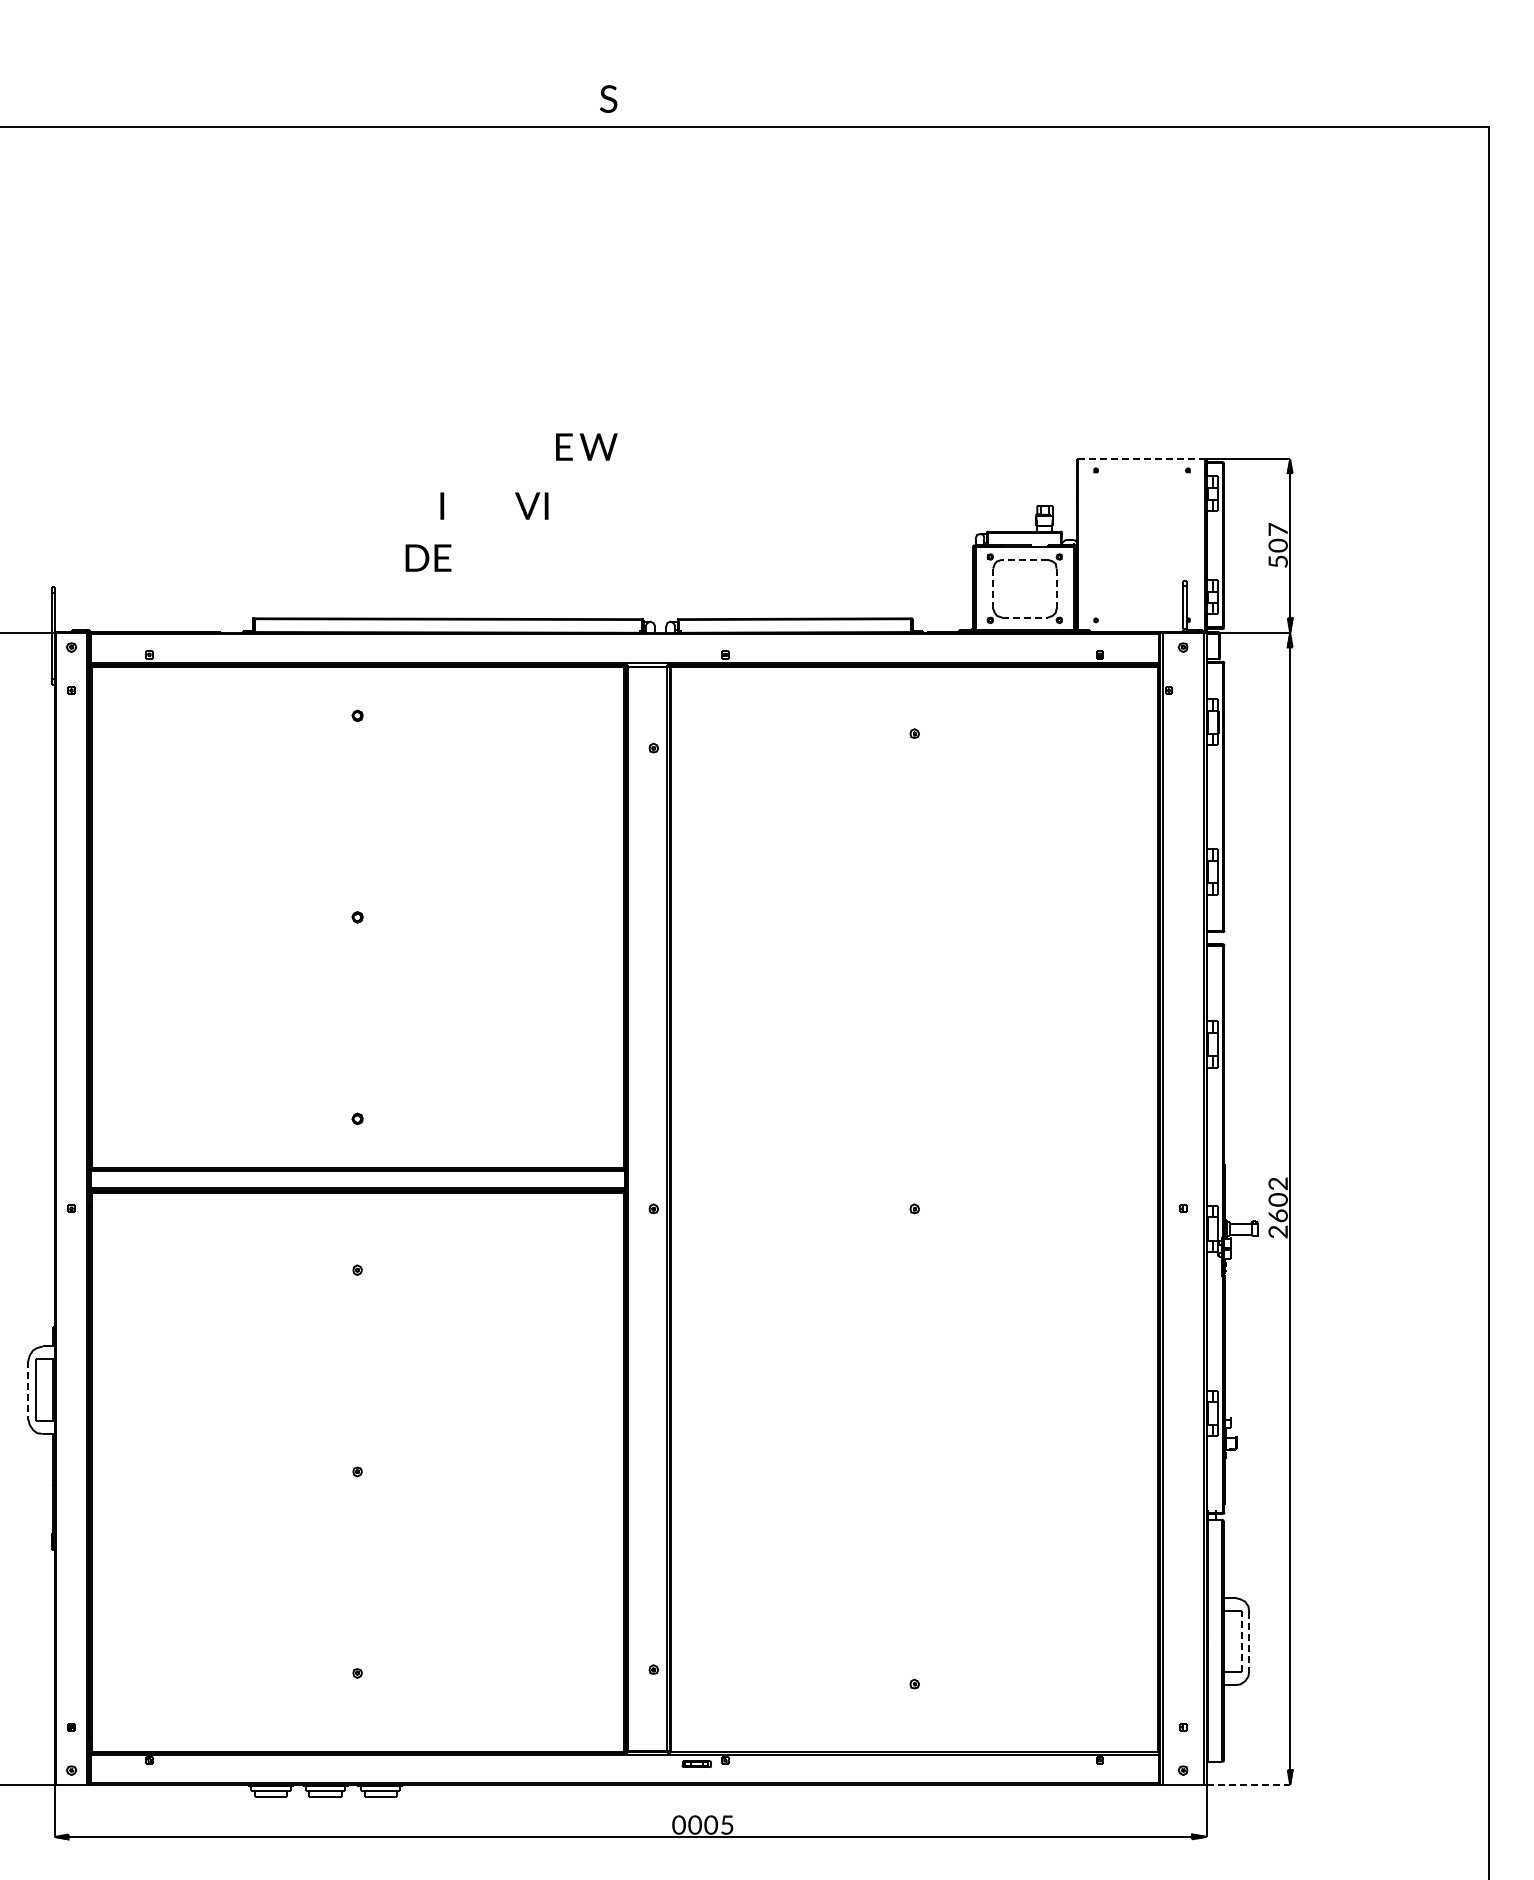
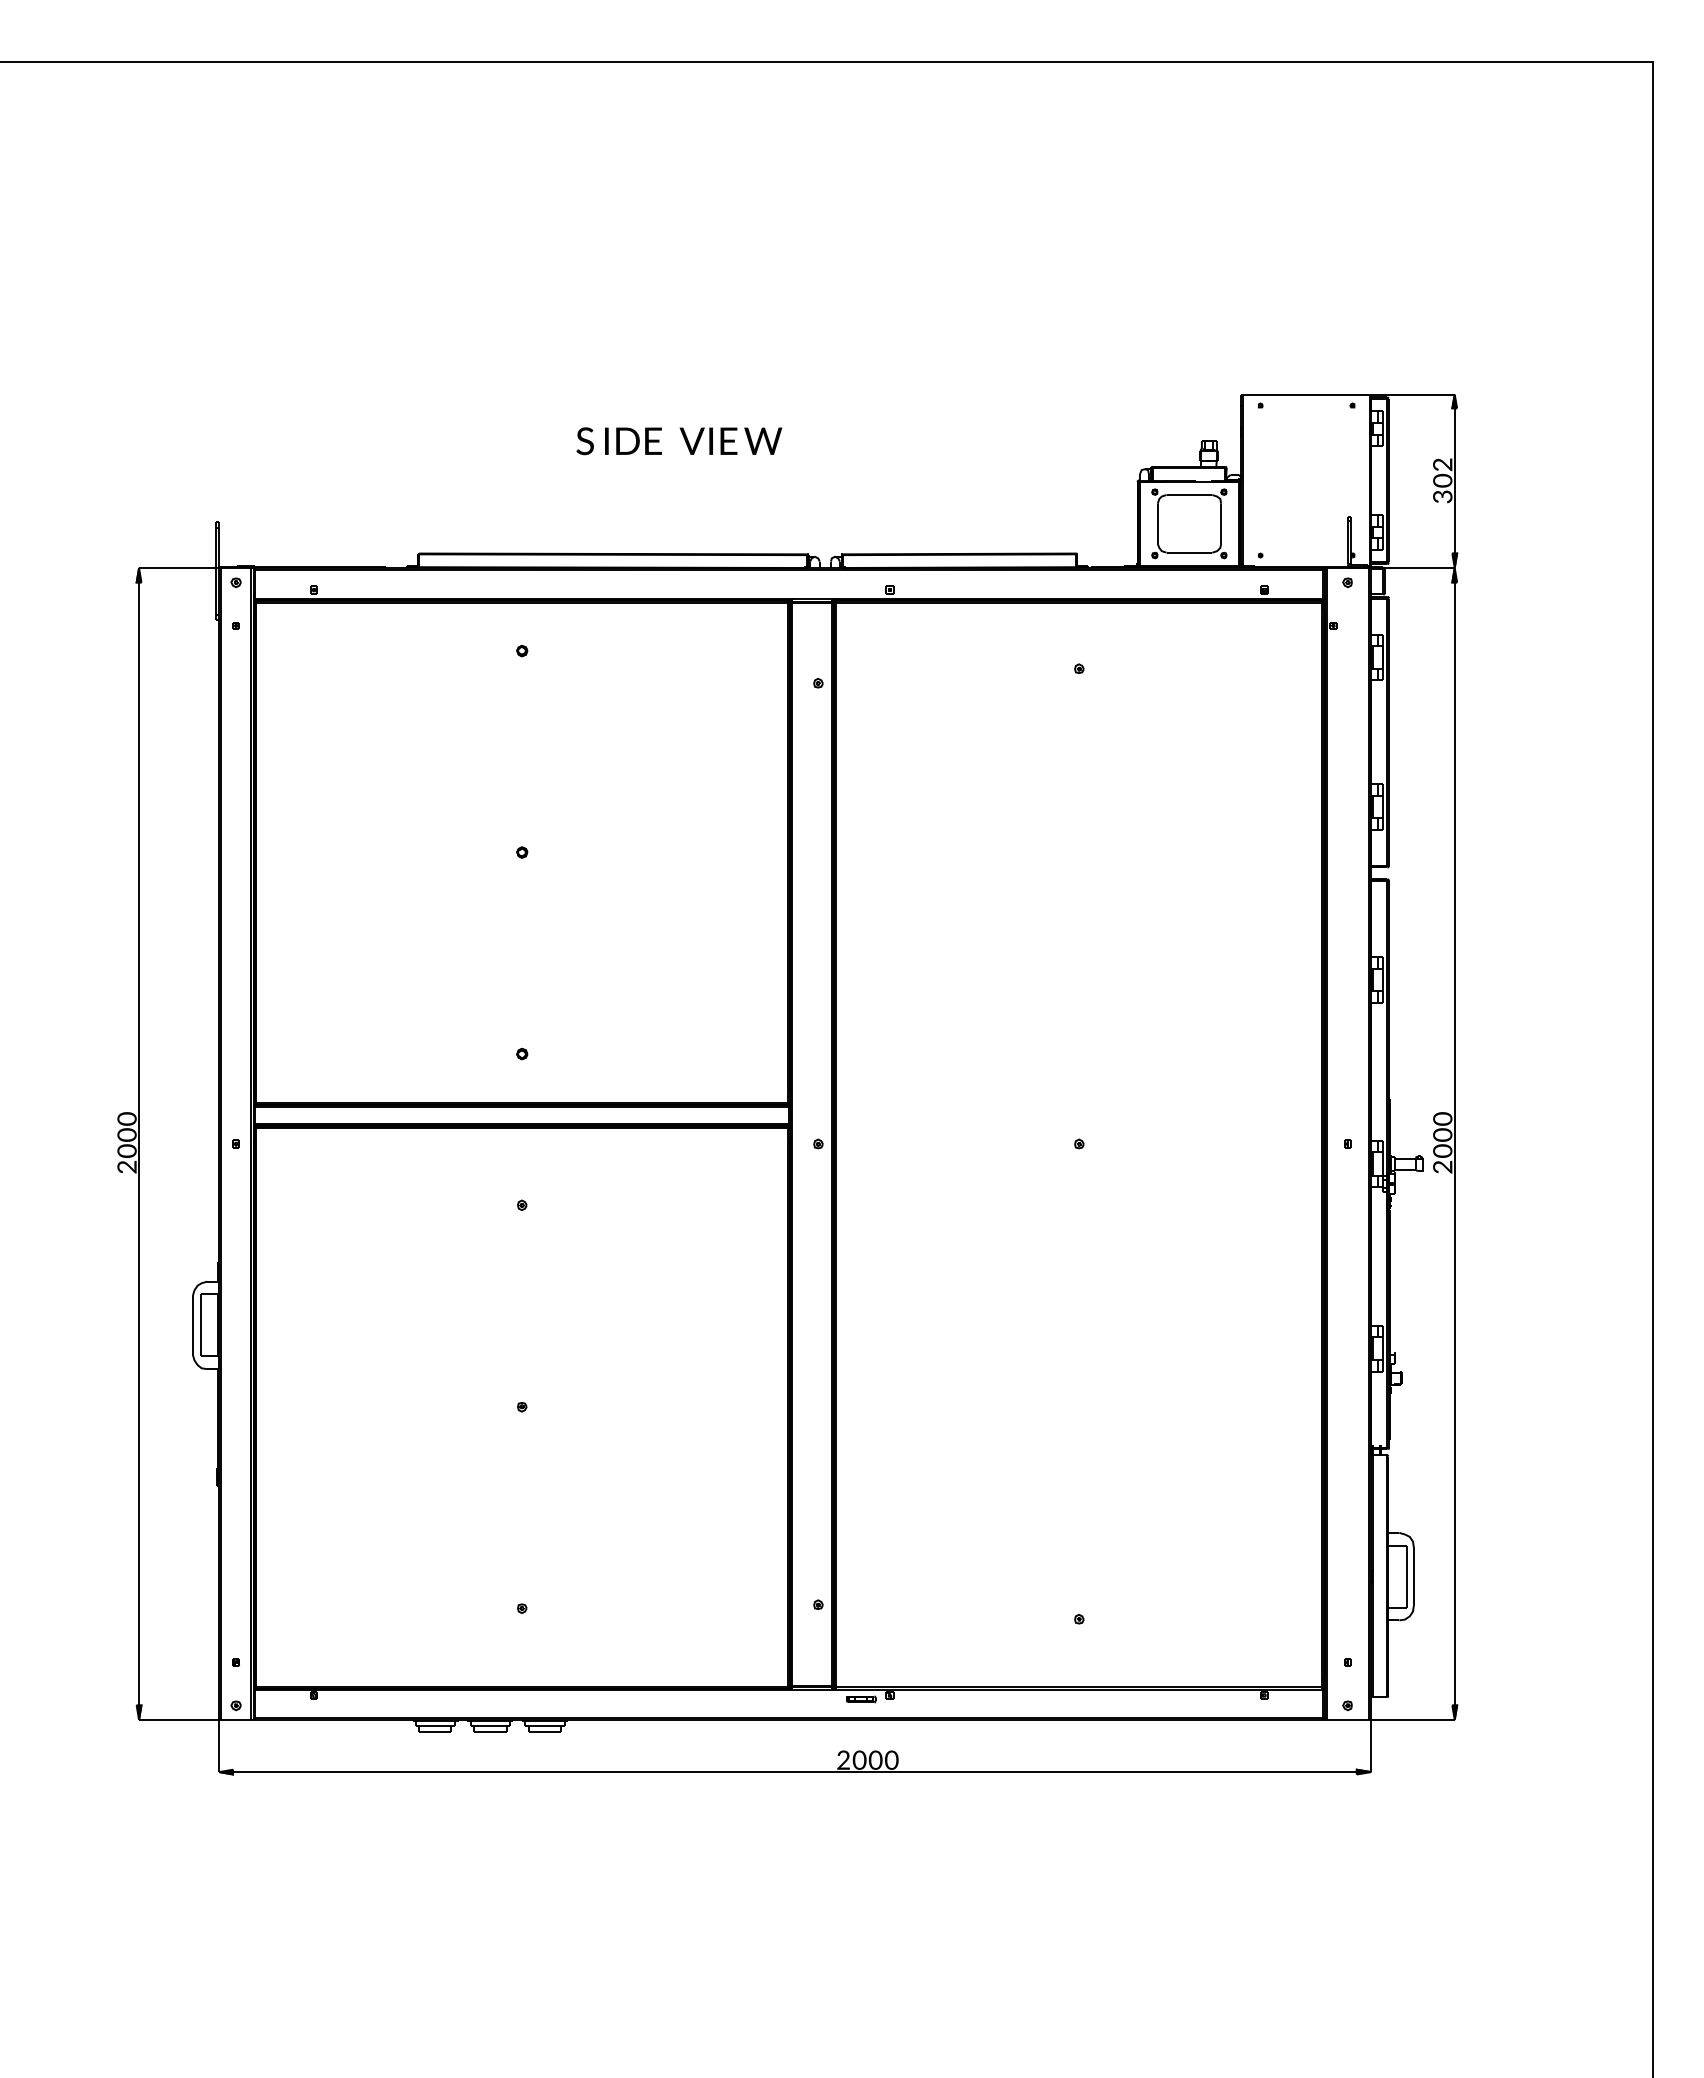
text: (607, 99) -> (584, 441), moved
text: (586, 446) -> (751, 440), moved
line: (1141, 459) -> (1306, 394), dashed -> solid
text: (1277, 529) -> (1442, 464), 7 -> 2
text: (427, 557) -> (638, 440), moved
line: (1024, 559) -> (1189, 494), dashed -> solid
text: (1277, 561) -> (1442, 496), 5 -> 3
line: (1056, 588) -> (1221, 523), dashed -> solid
line: (992, 589) -> (1157, 524), dashed -> solid
line: (1024, 617) -> (1189, 552), dashed -> solid
text: (1277, 1183) -> (1442, 1118), 2 -> 0
text: (1277, 1215) -> (1442, 1150), 6 -> 0
line: (27, 1390) -> (192, 1325), dashed -> solid
line: (1241, 1641) -> (1406, 1576), dashed -> solid
line: (1248, 1642) -> (1413, 1577), dashed -> solid
line: (1248, 1784) -> (1413, 1719), dashed -> solid
text: (726, 1824) -> (891, 1759), 5 -> 0
text: (678, 1825) -> (843, 1760), 0 -> 2

